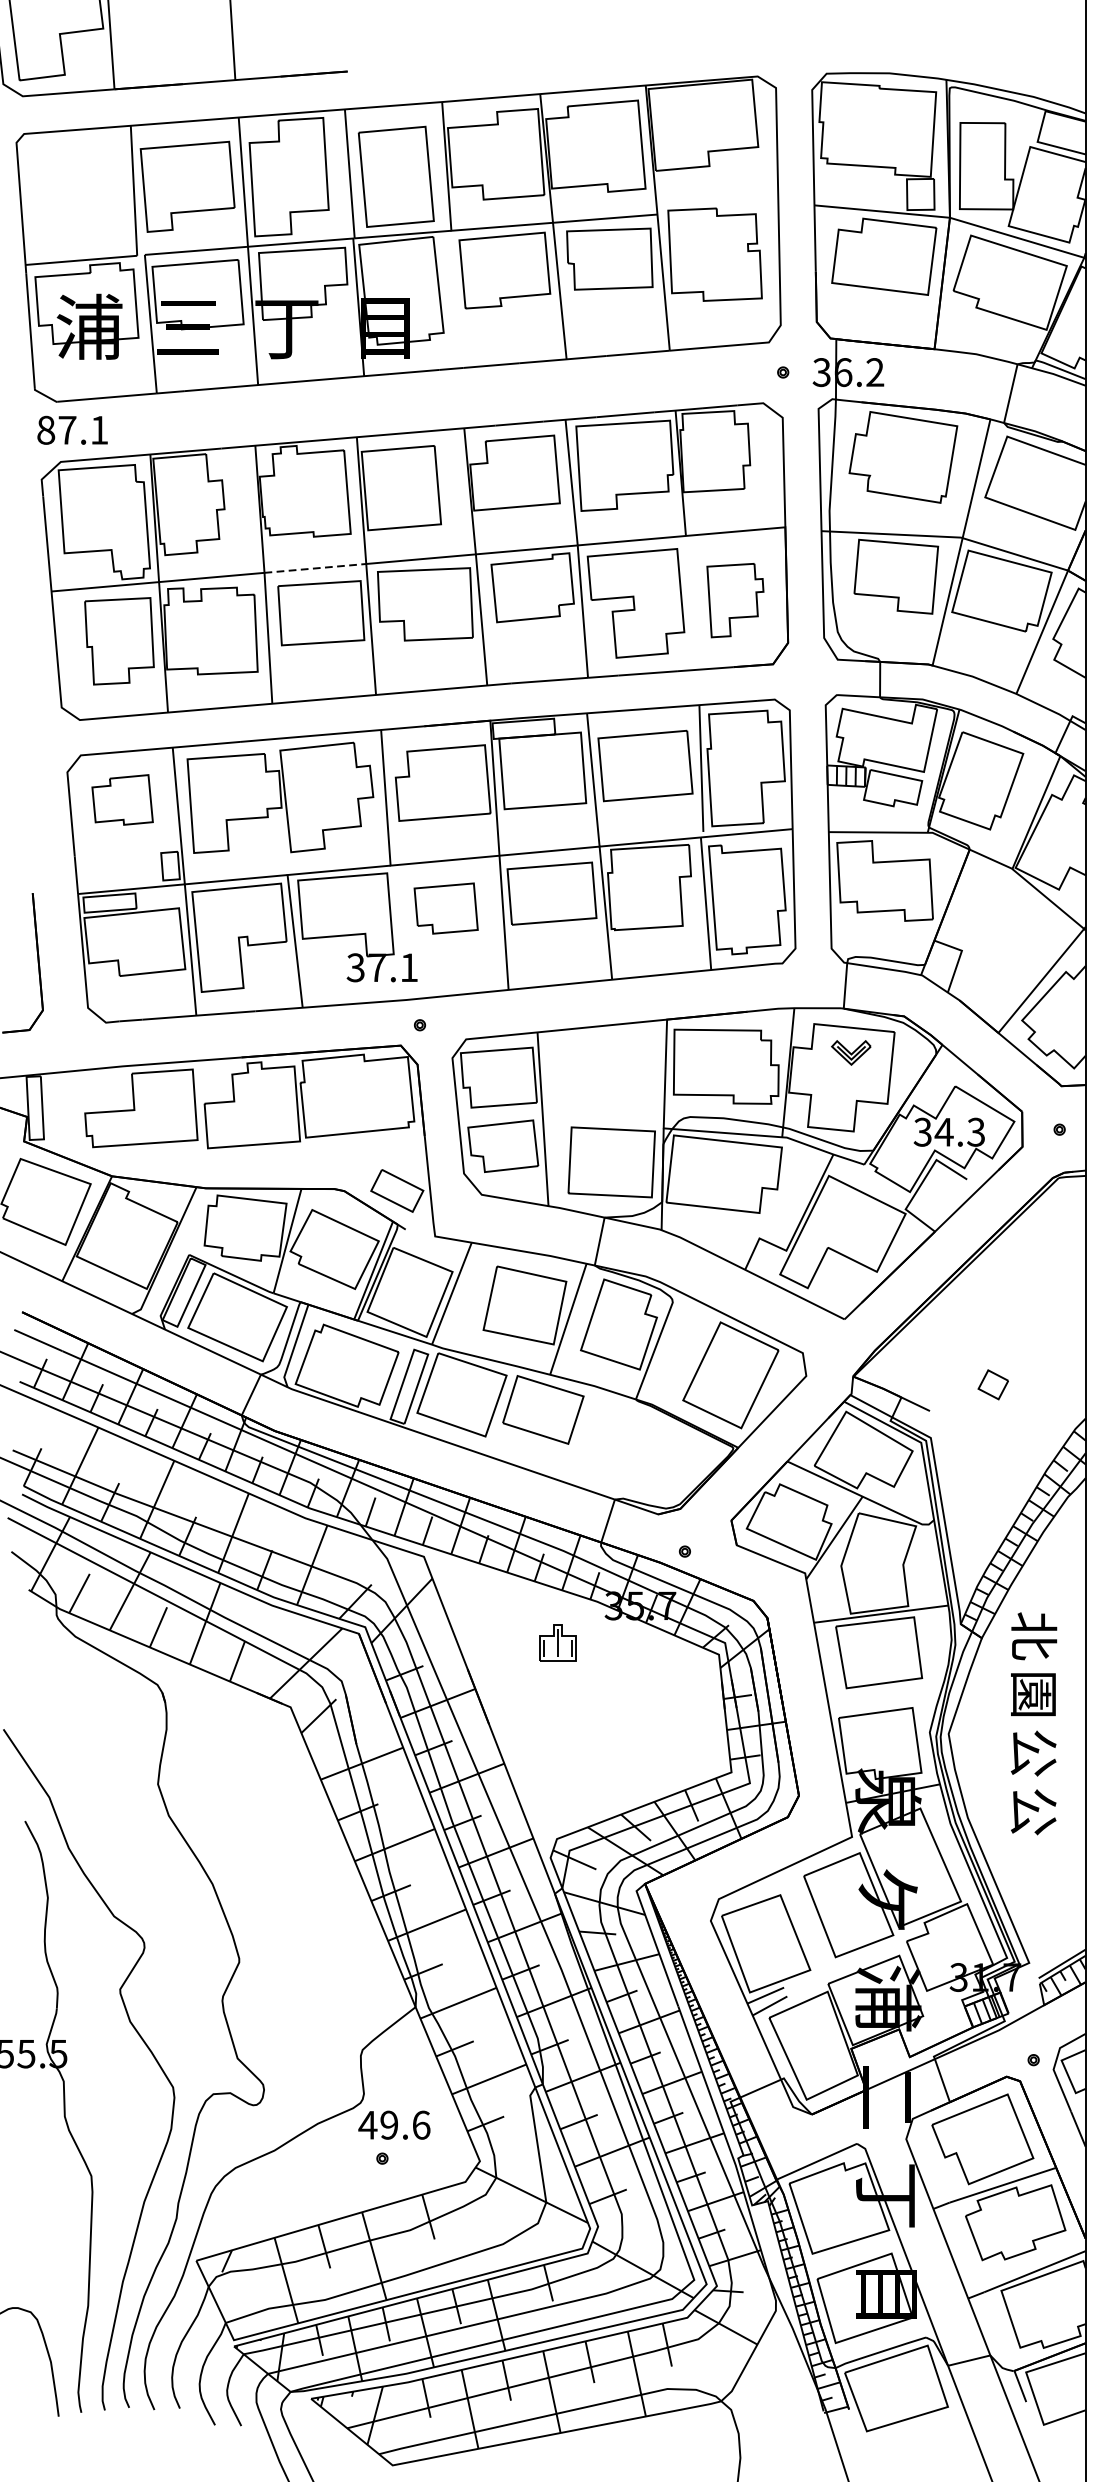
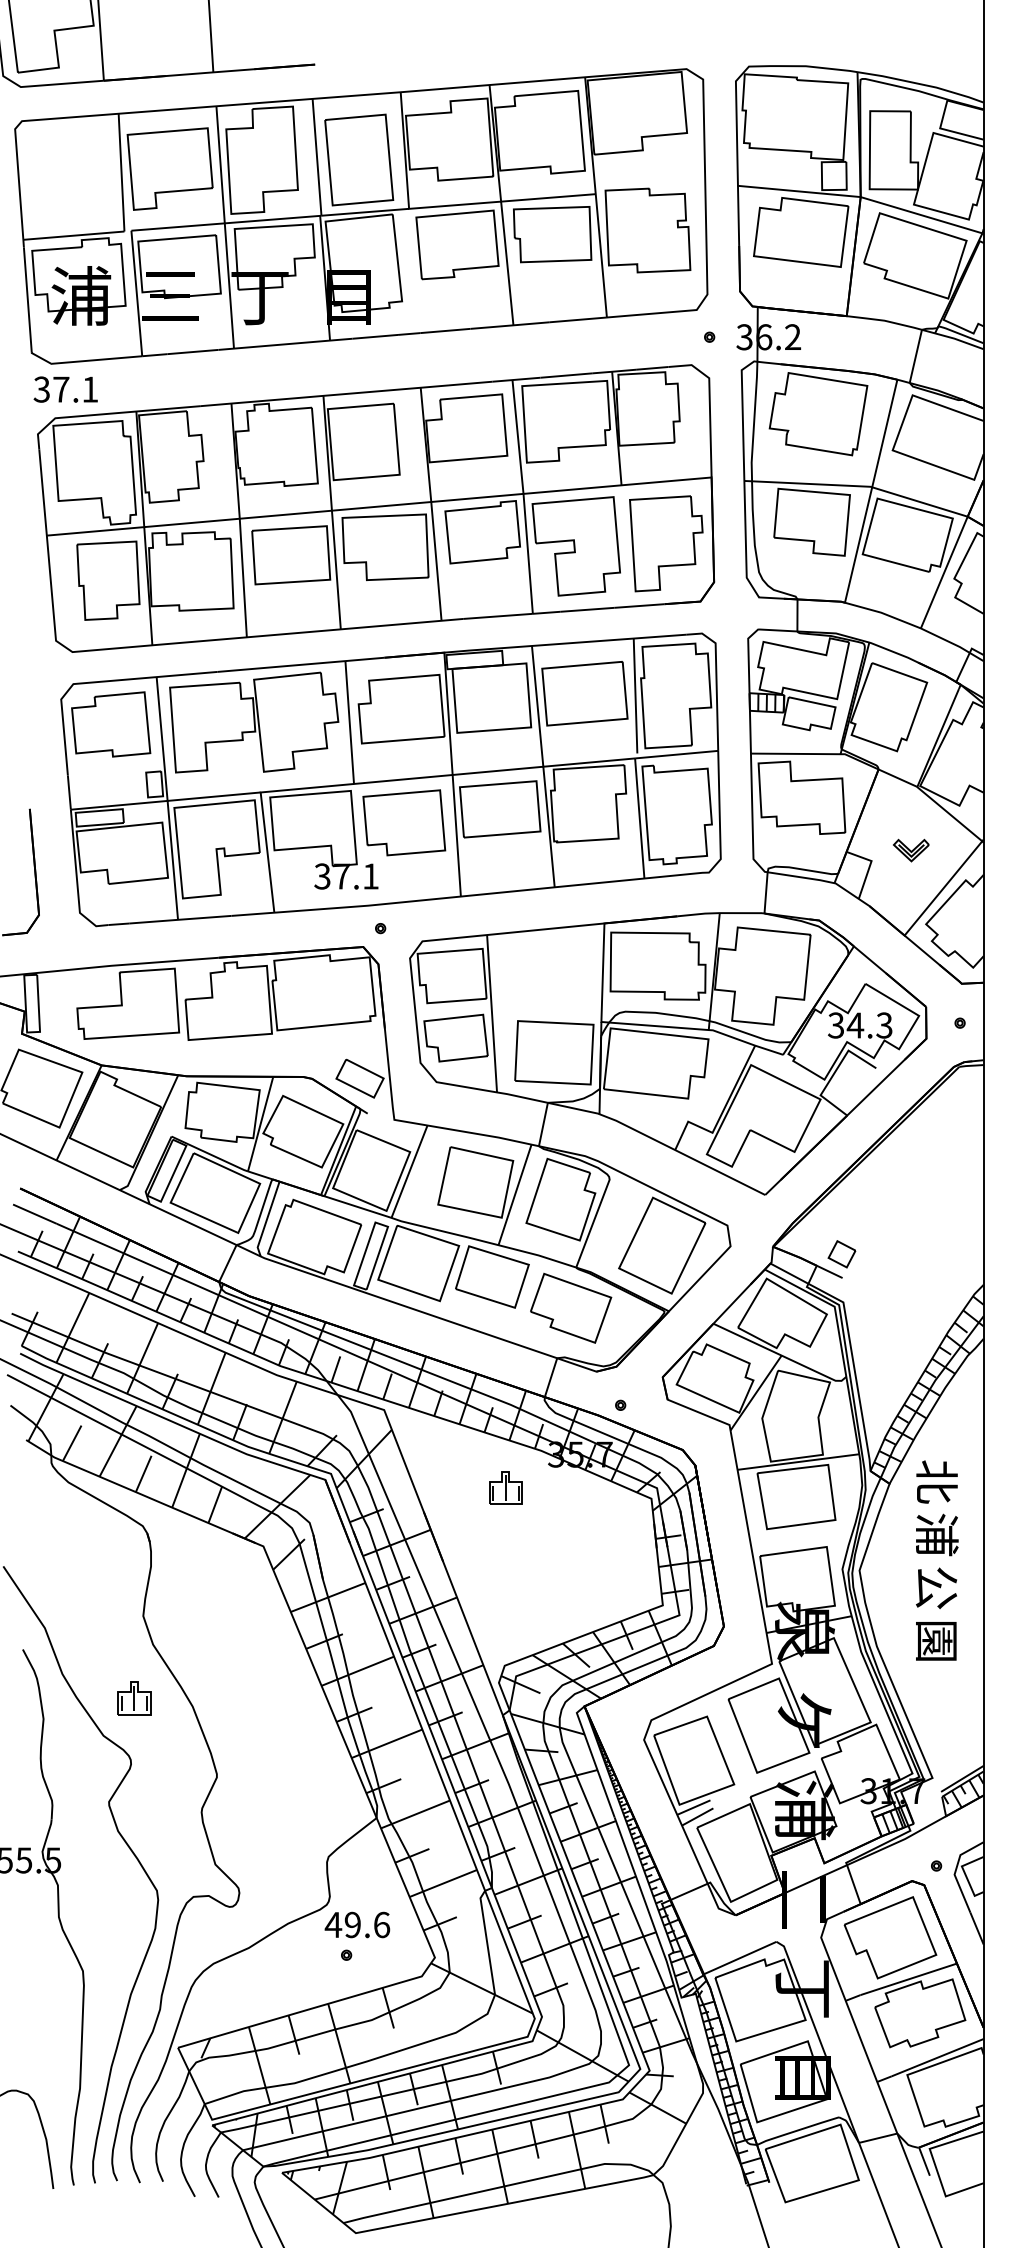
text: (45, 430) -> (41, 389), 87.1 -> 37.1
line: (316, 568) -> (286, 514), dashed -> solid
part: (735, 600) -> (666, 543), size x1.43
part: (122, 799) -> (111, 724), size x1.43
part: (446, 908) -> (404, 822), size x1.43
part: (851, 1052) -> (911, 850), moved
part: (992, 1385) -> (841, 1254), moved
part: (630, 1443) -> (571, 1307), added
text: (1034, 1694) -> (937, 1534), 園 -> 浦
text: (1033, 1812) -> (936, 1641), 公 -> 園
part: (148, 1875) -> (134, 1698), added

